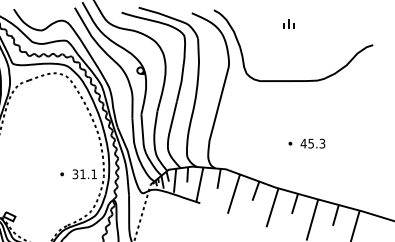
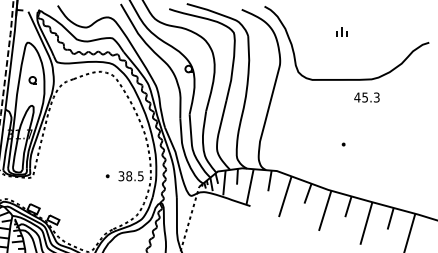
part: (288, 23) -> (341, 31), moved
text: (312, 143) -> (366, 97), moved
text: (88, 174) -> (134, 176), 31.1 -> 38.5

